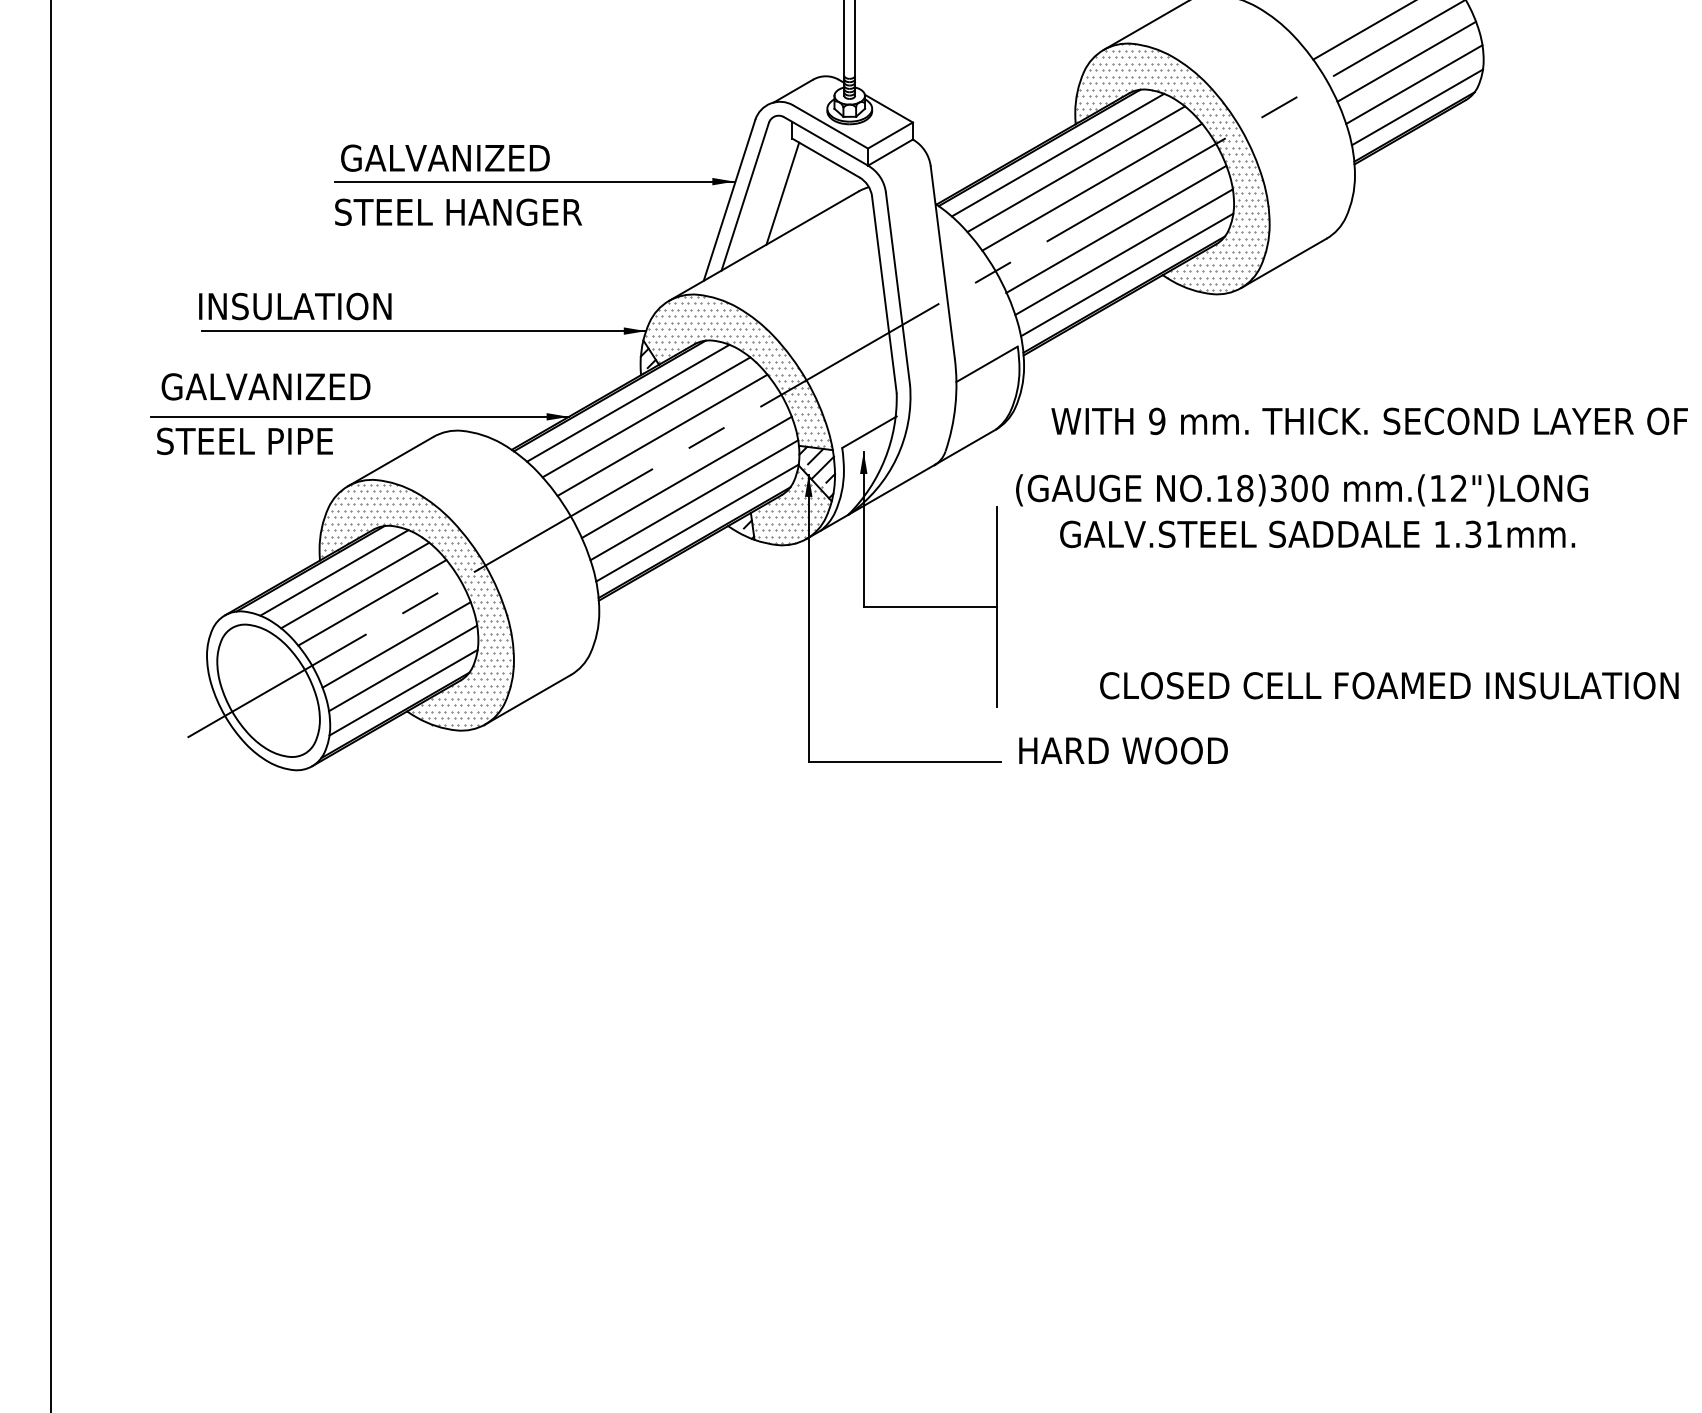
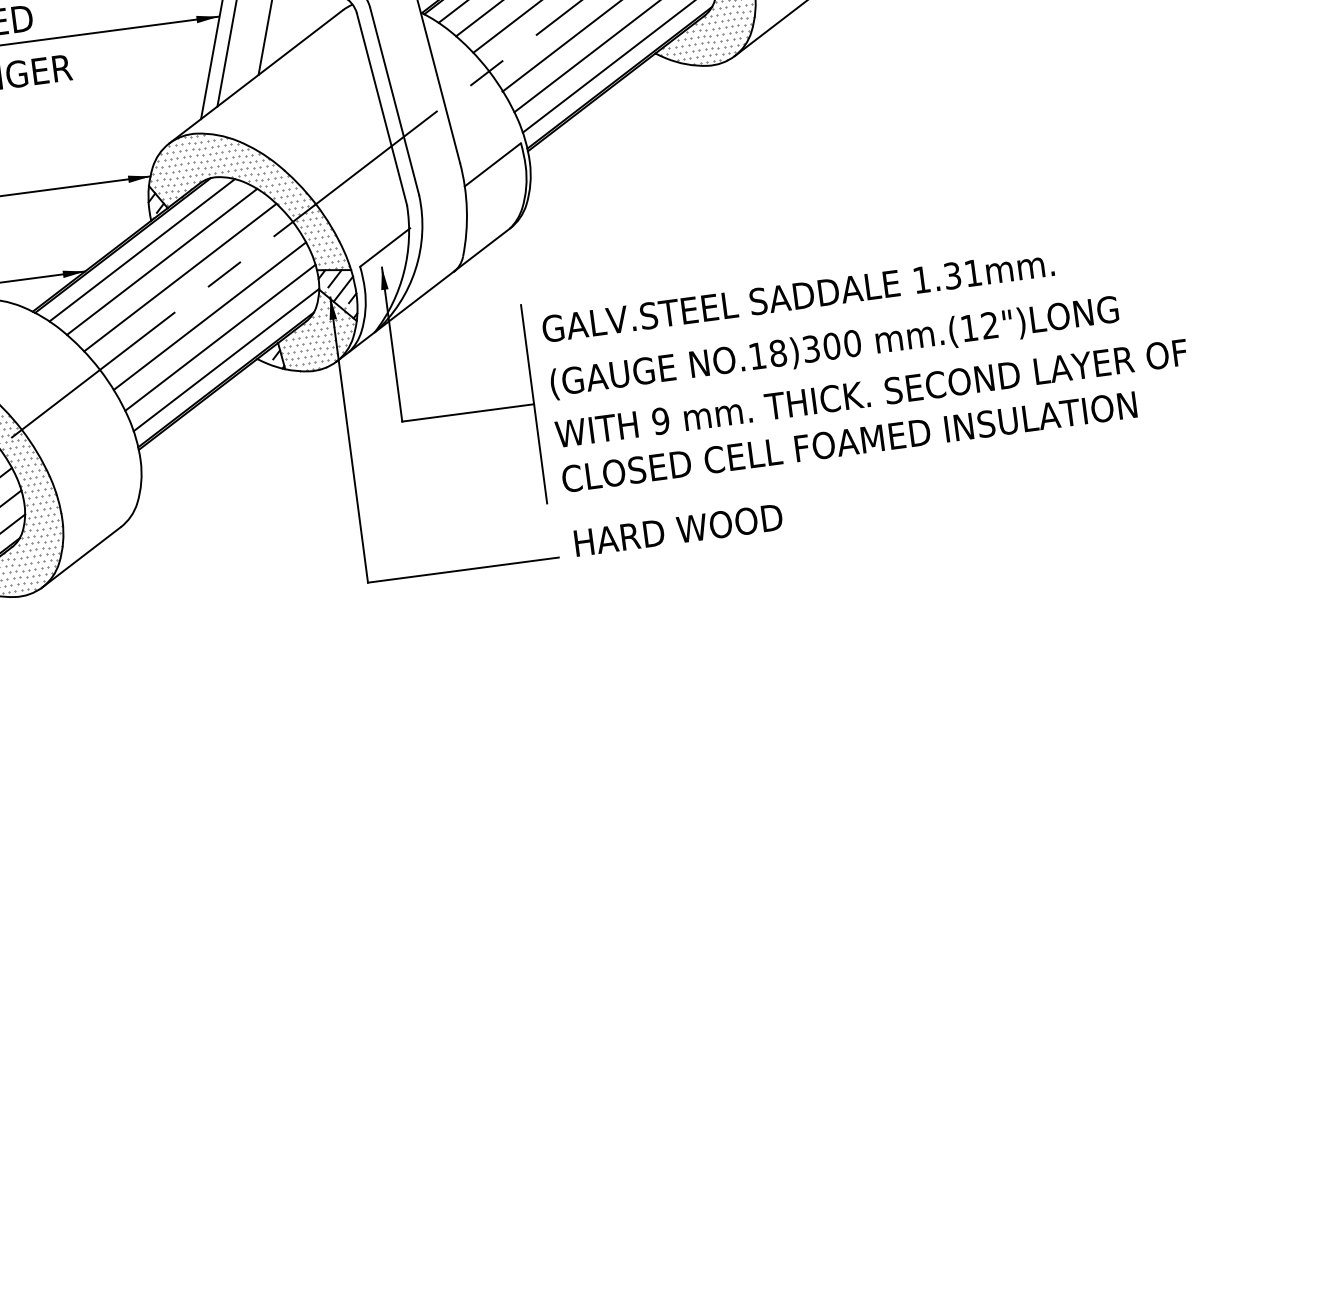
text: (1369, 420) -> (871, 392), moved
text: (1301, 490) -> (834, 348), moved
text: (1317, 534) -> (798, 296), moved
text: (1389, 685) -> (849, 441), moved

